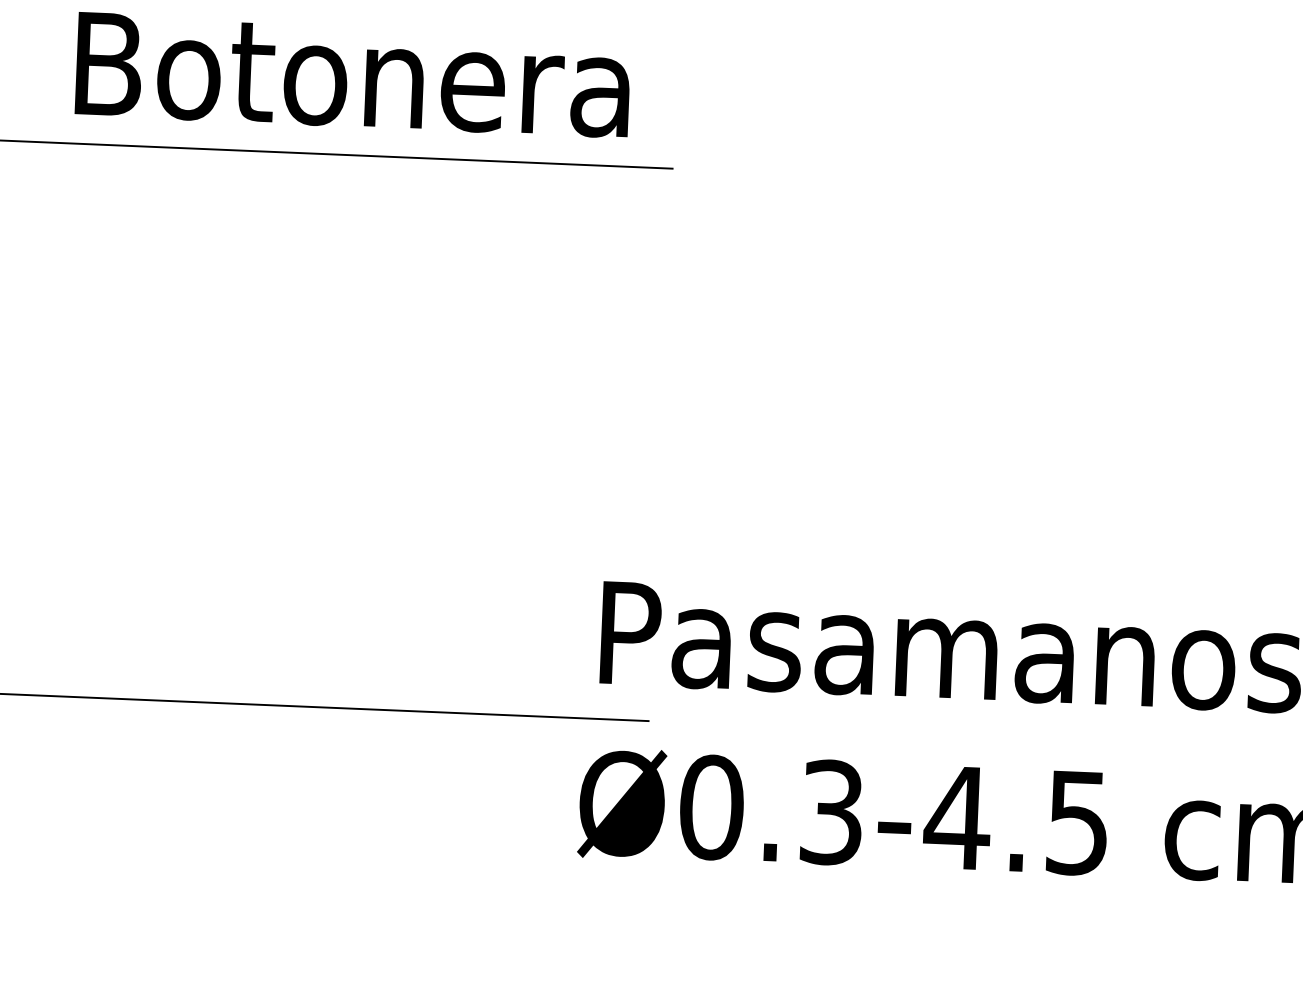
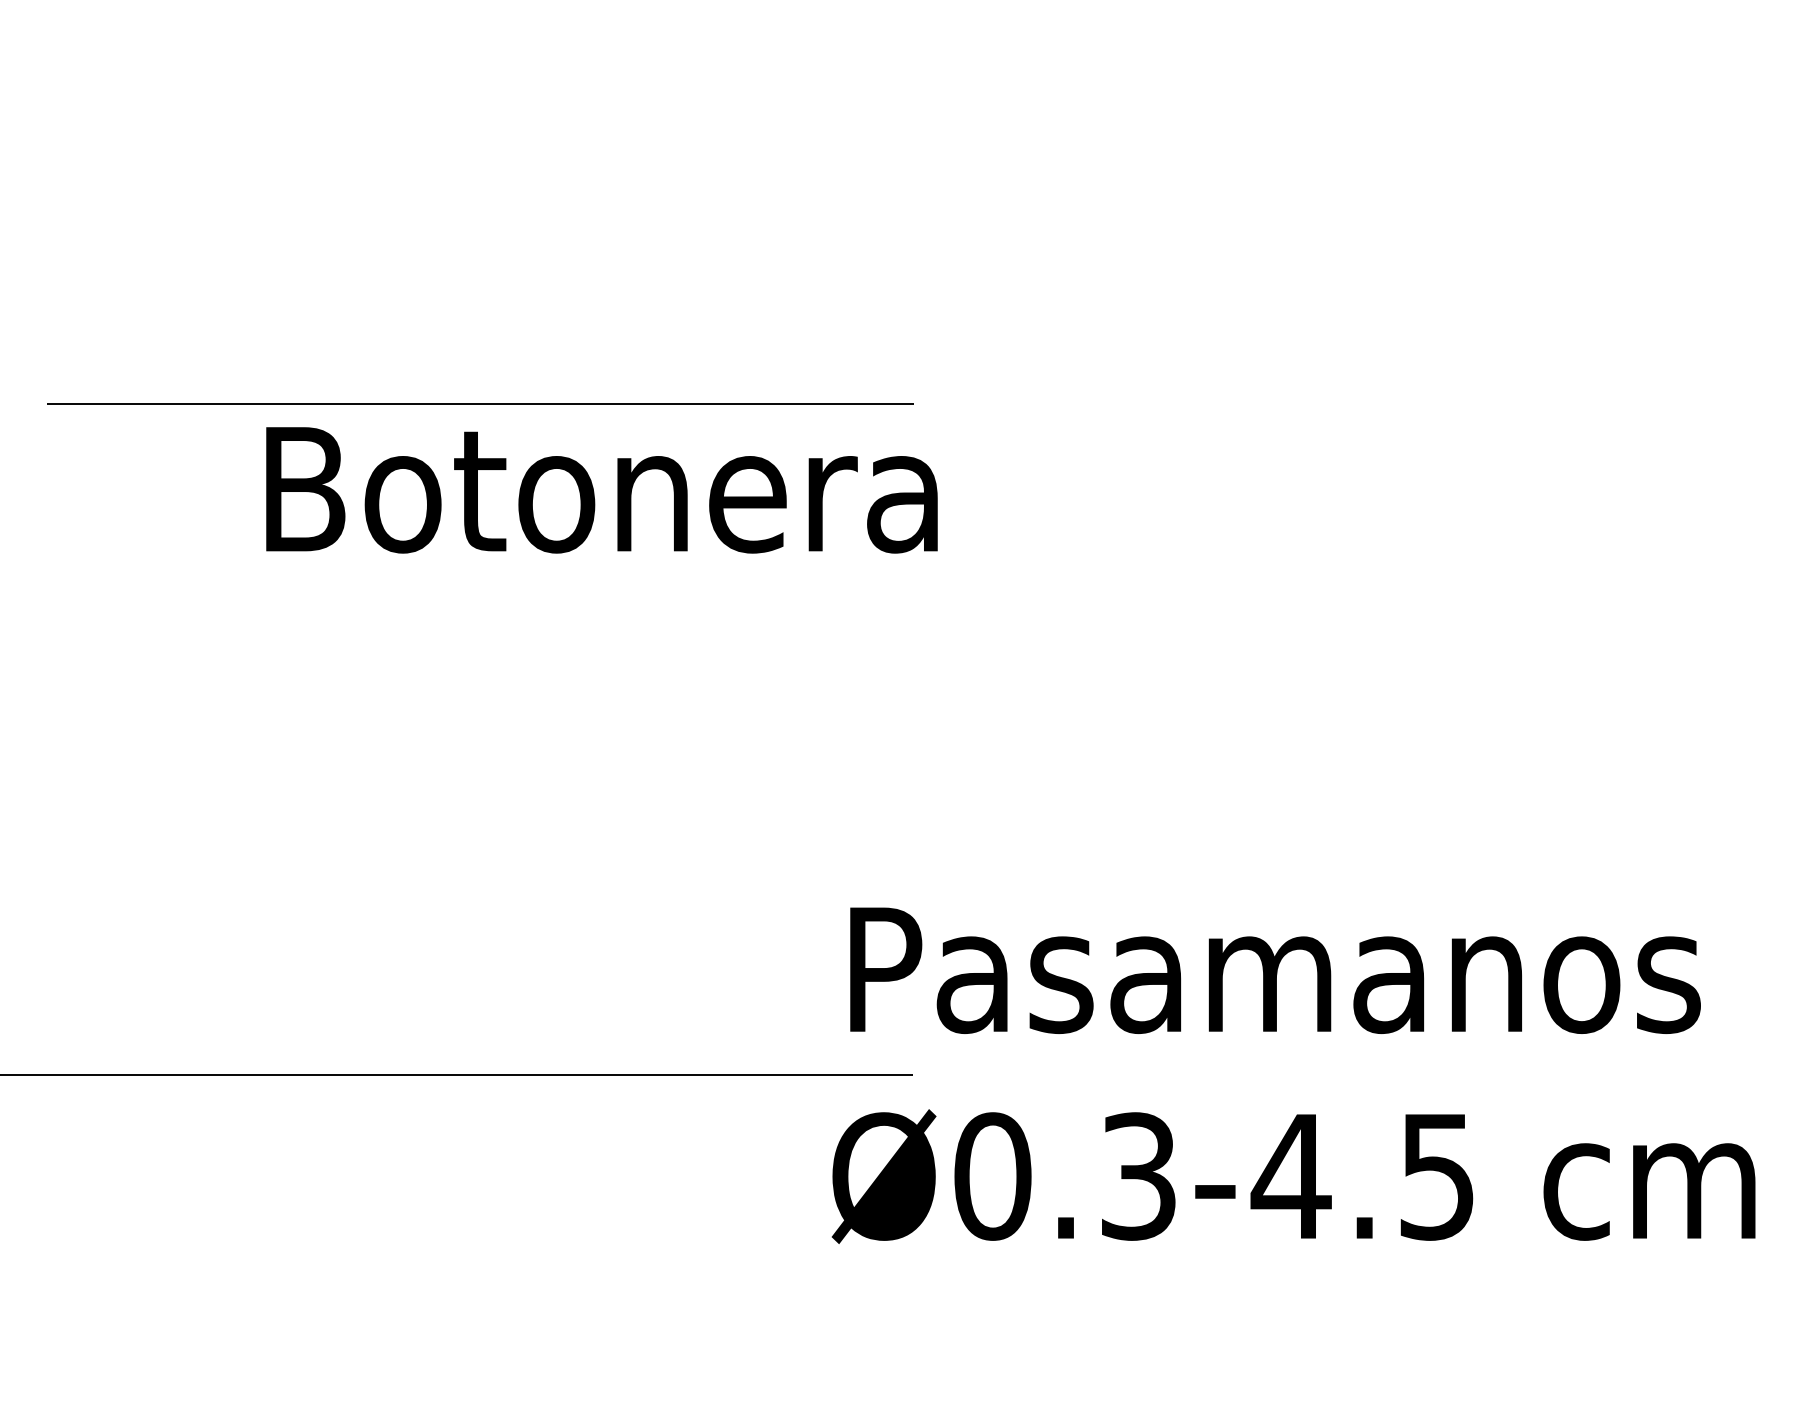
text: (352, 75) -> (601, 490), moved

